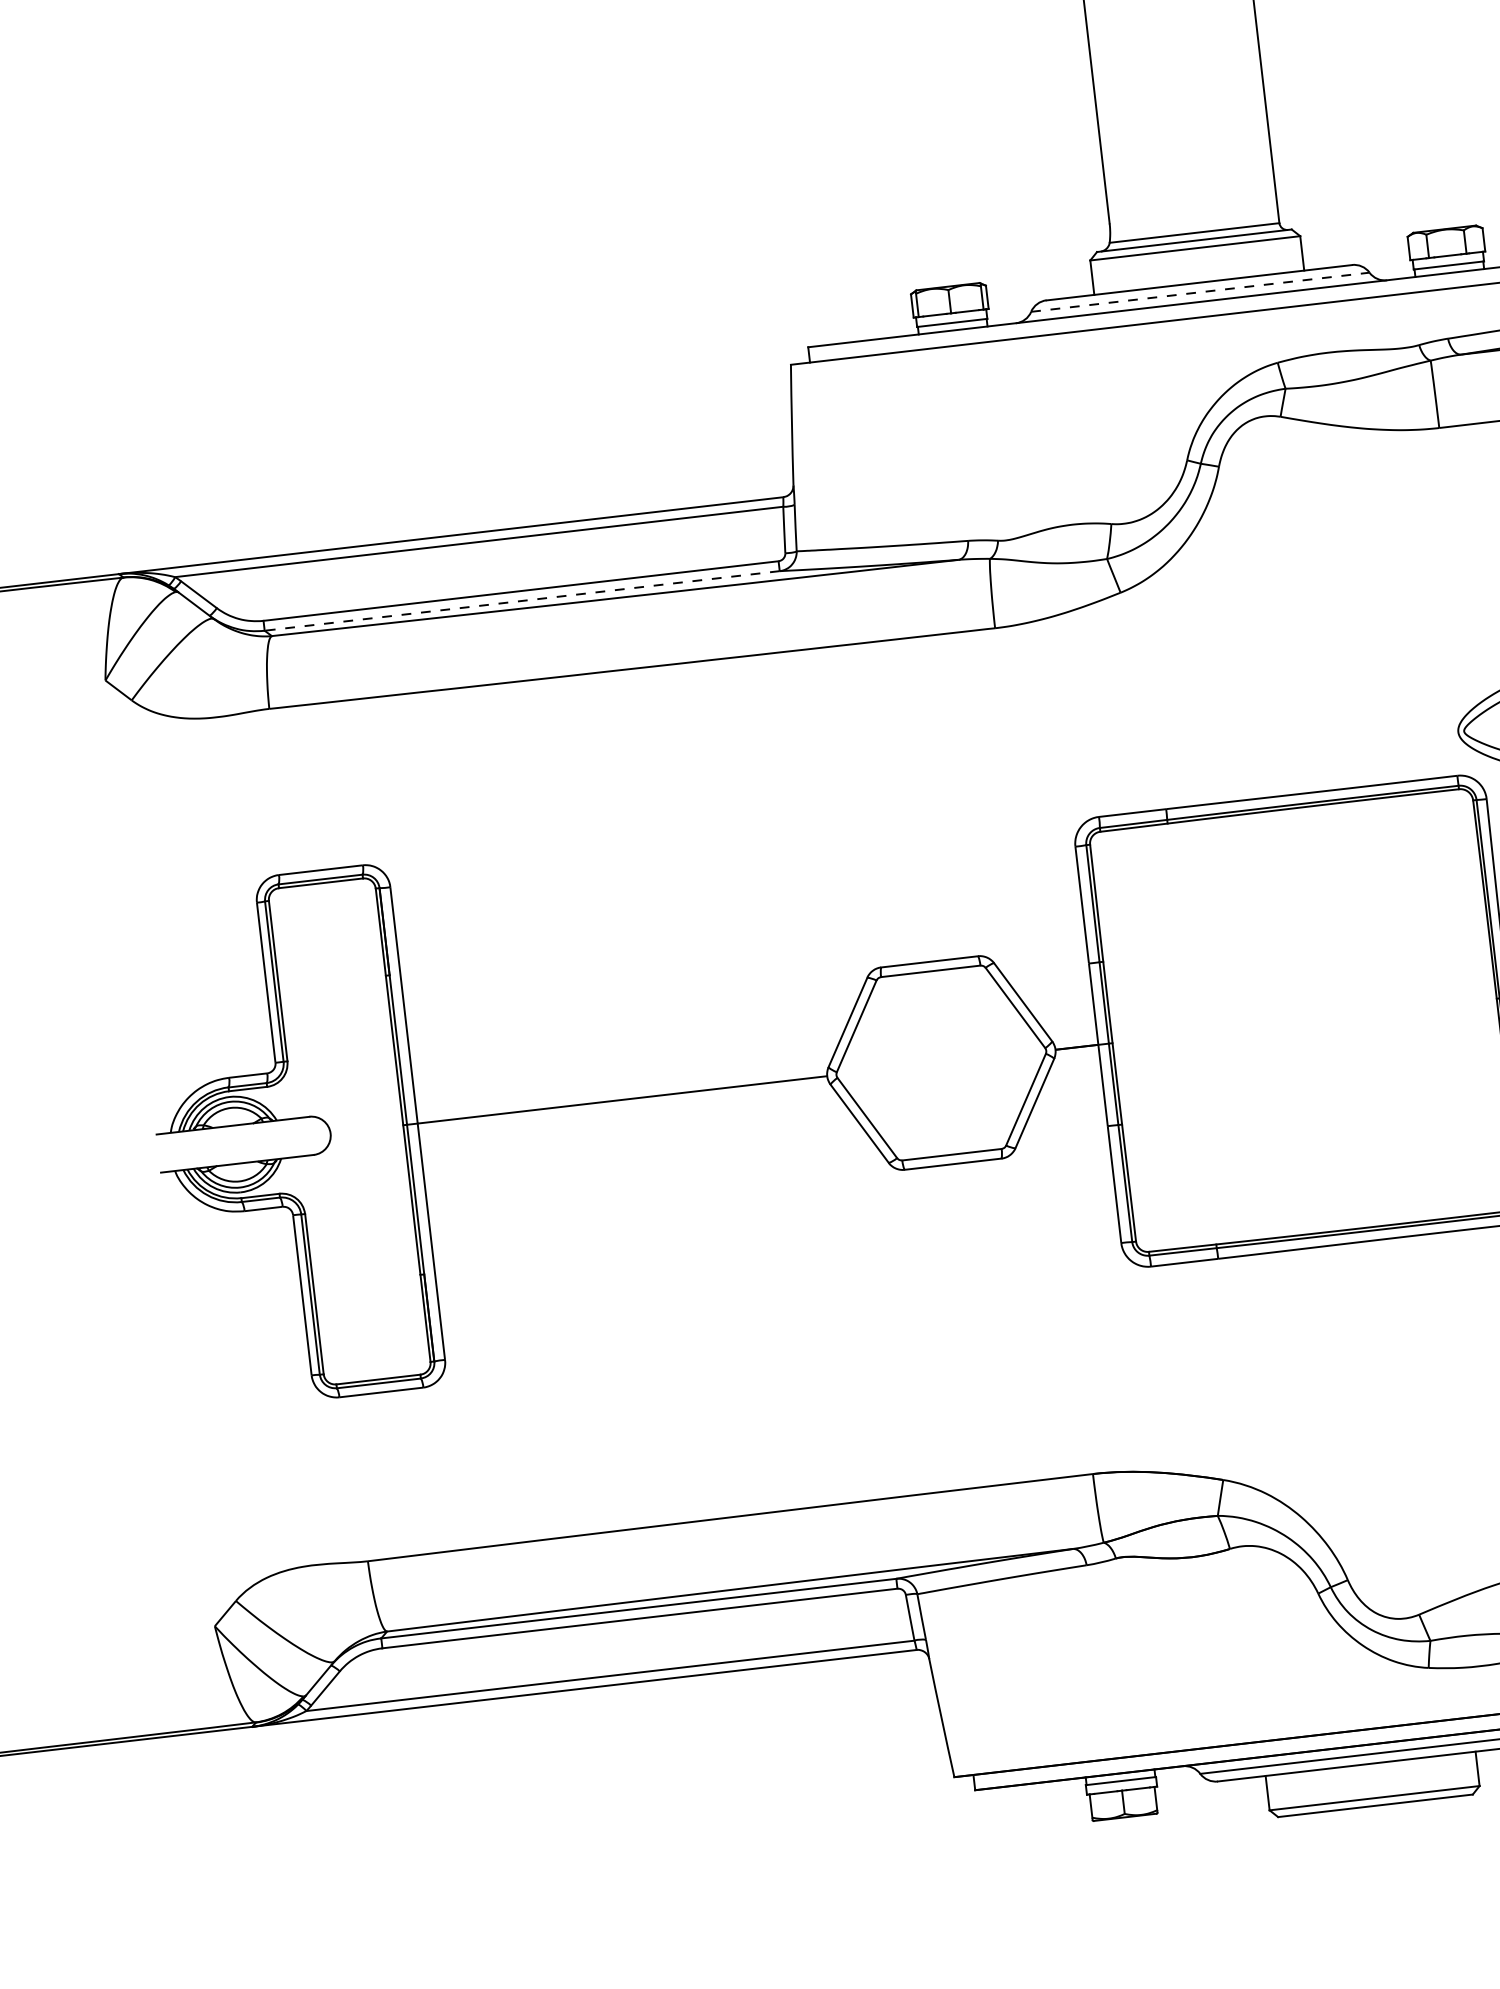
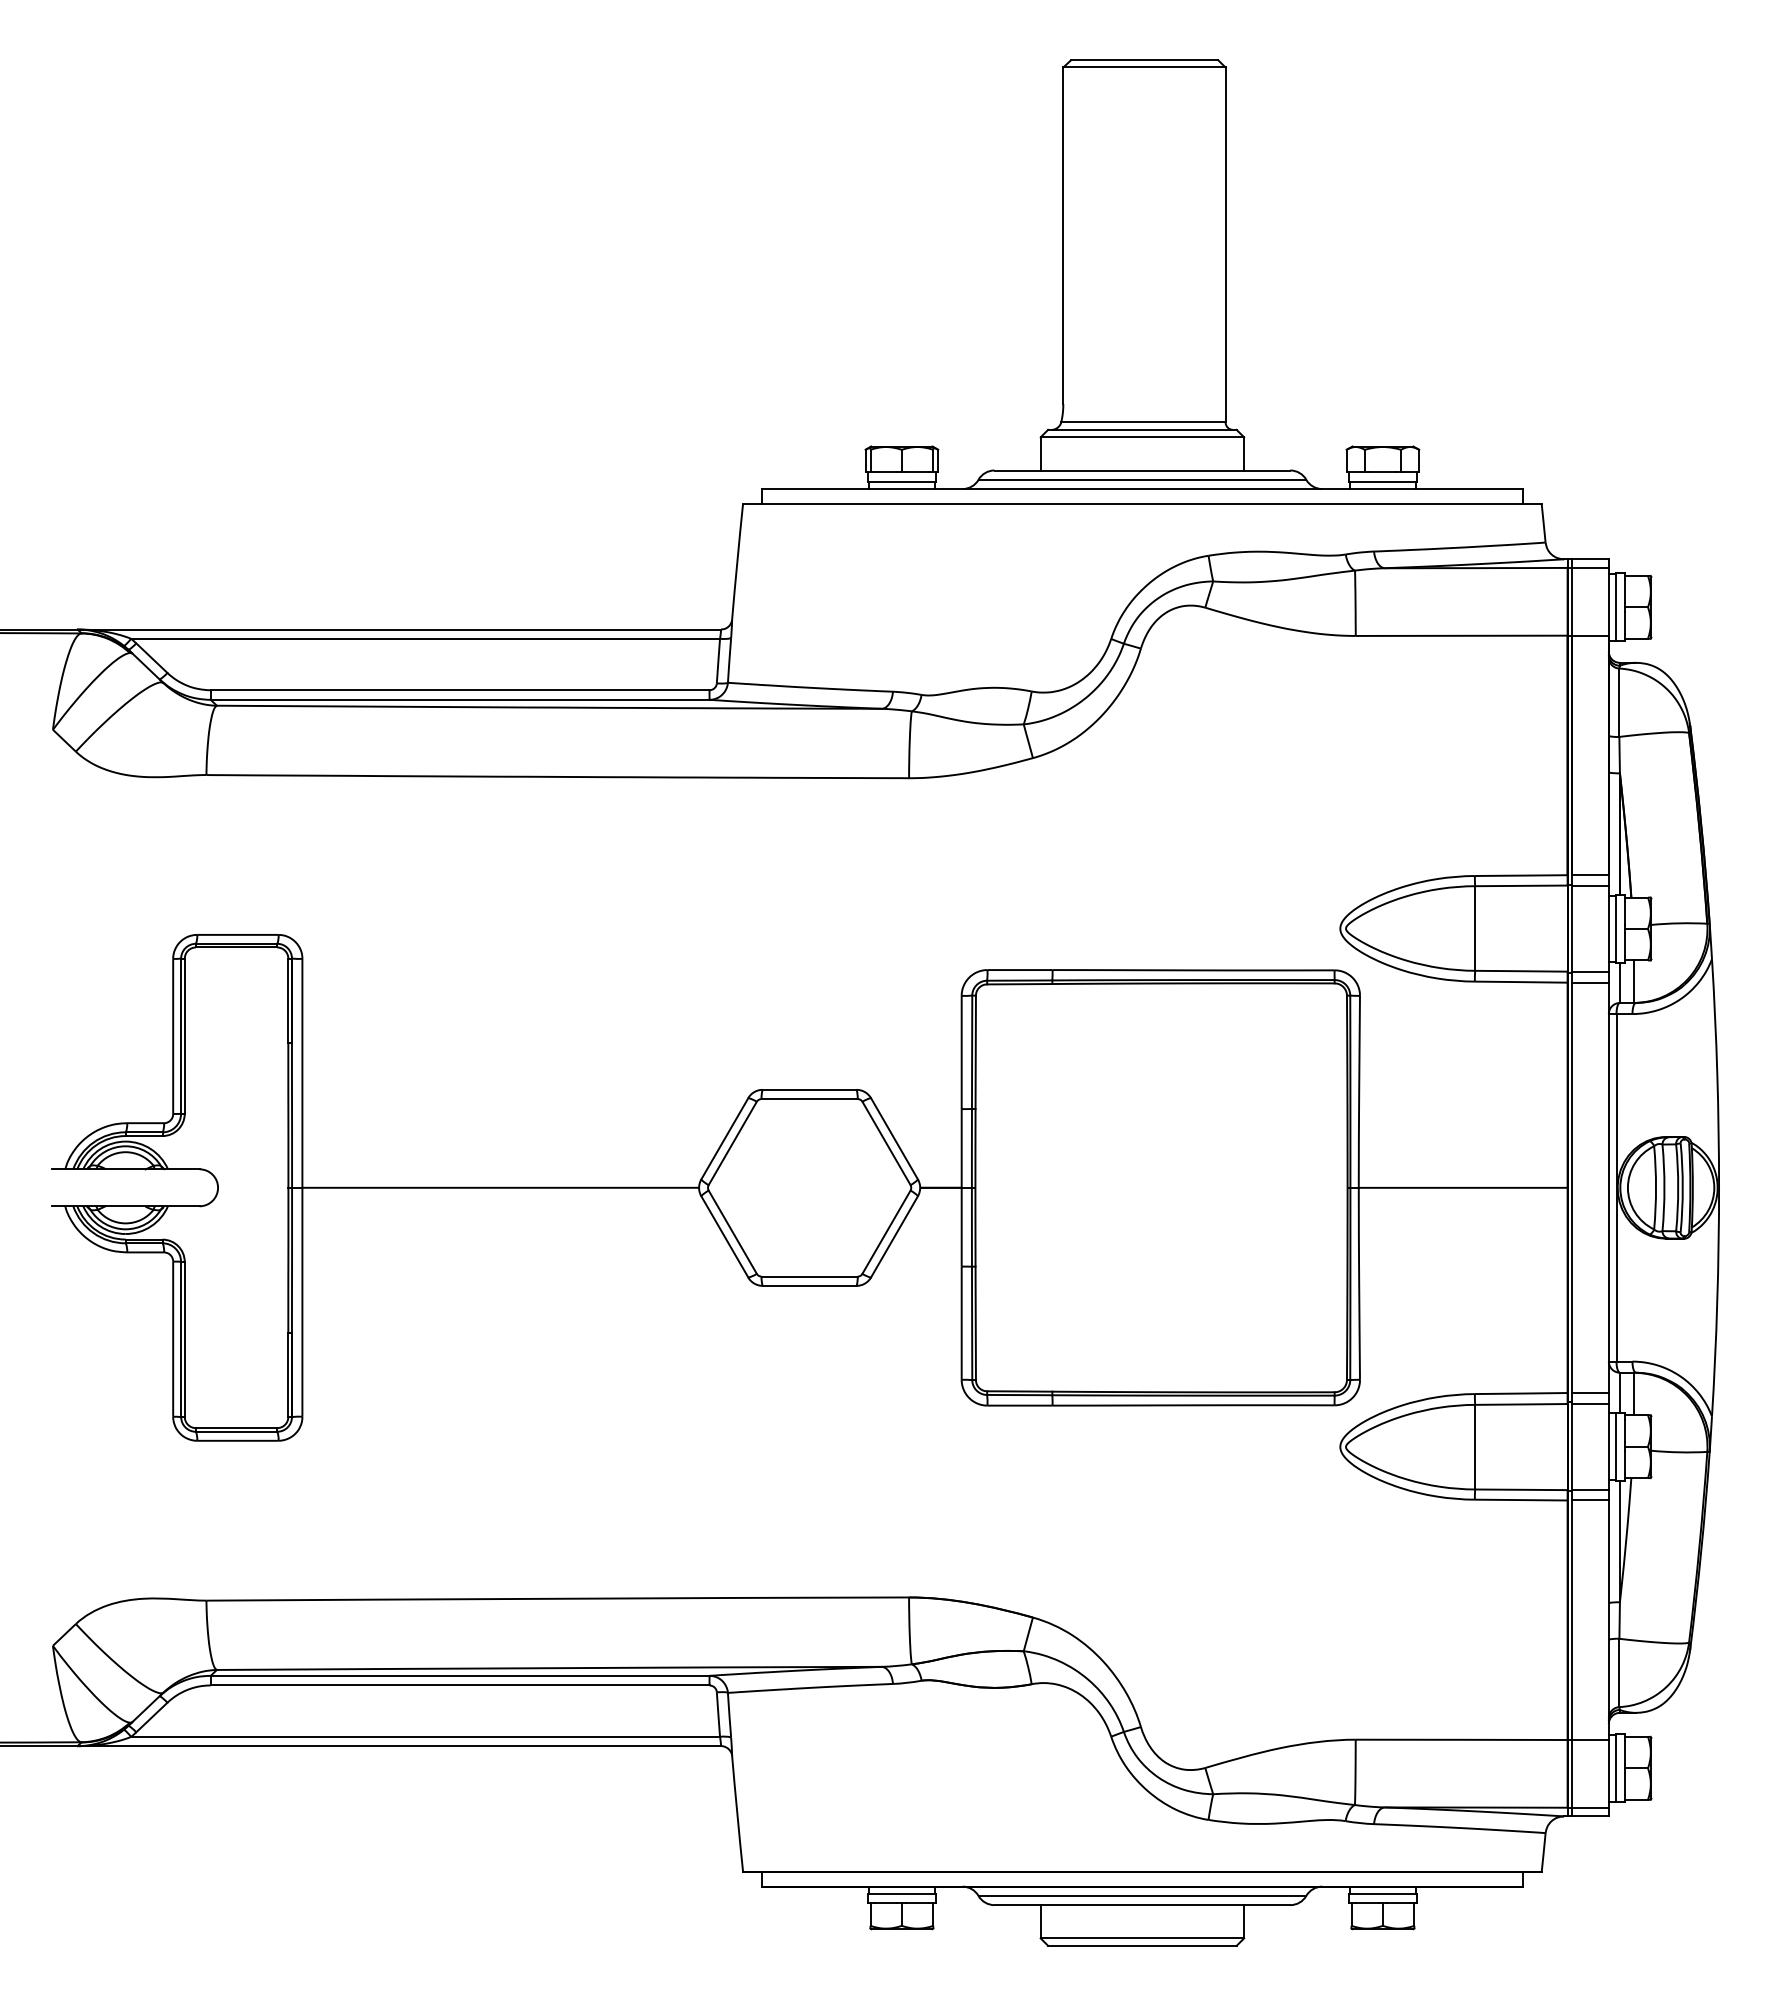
line: (1200, 291) -> (1142, 479), dashed -> solid
line: (521, 600) -> (459, 699), dashed -> solid

